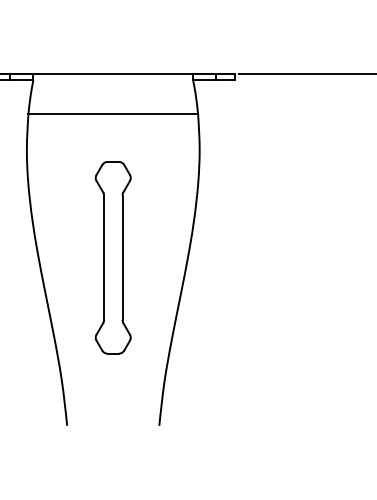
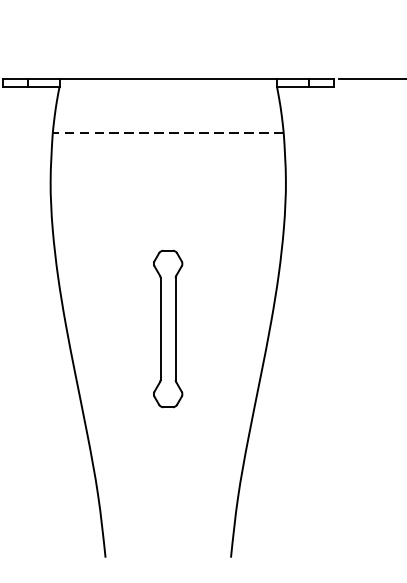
line: (113, 114) -> (168, 133), solid -> dashed
part: (112, 257) -> (167, 328), size x0.6

